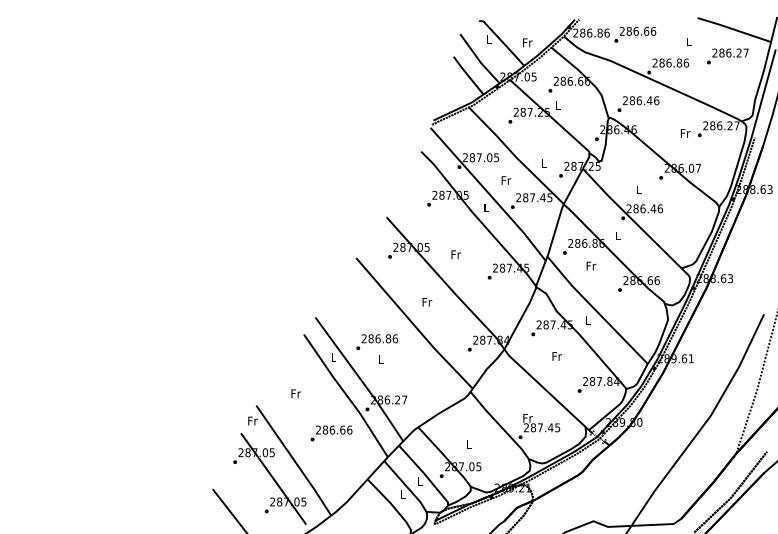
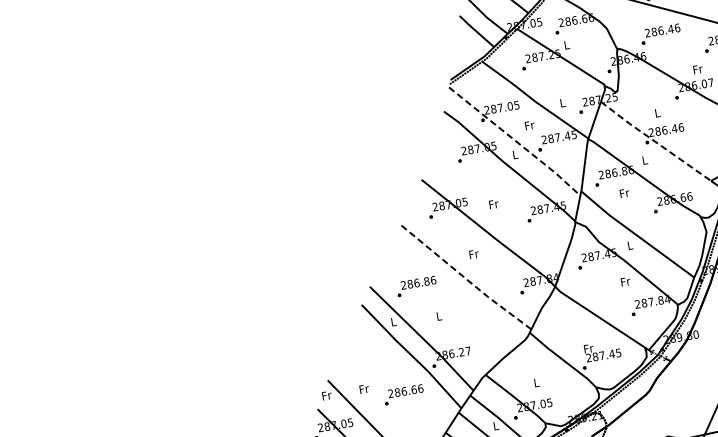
text: (638, 103) -> (660, 33), moved
text: (685, 133) -> (698, 69), moved
line: (489, 194) -> (516, 141), solid -> dashed
line: (631, 218) -> (655, 141), solid -> dashed
line: (413, 324) -> (464, 277), solid -> dashed
text: (377, 342) -> (416, 286), moved
text: (557, 356) -> (626, 281), moved
text: (295, 393) -> (363, 388), moved

